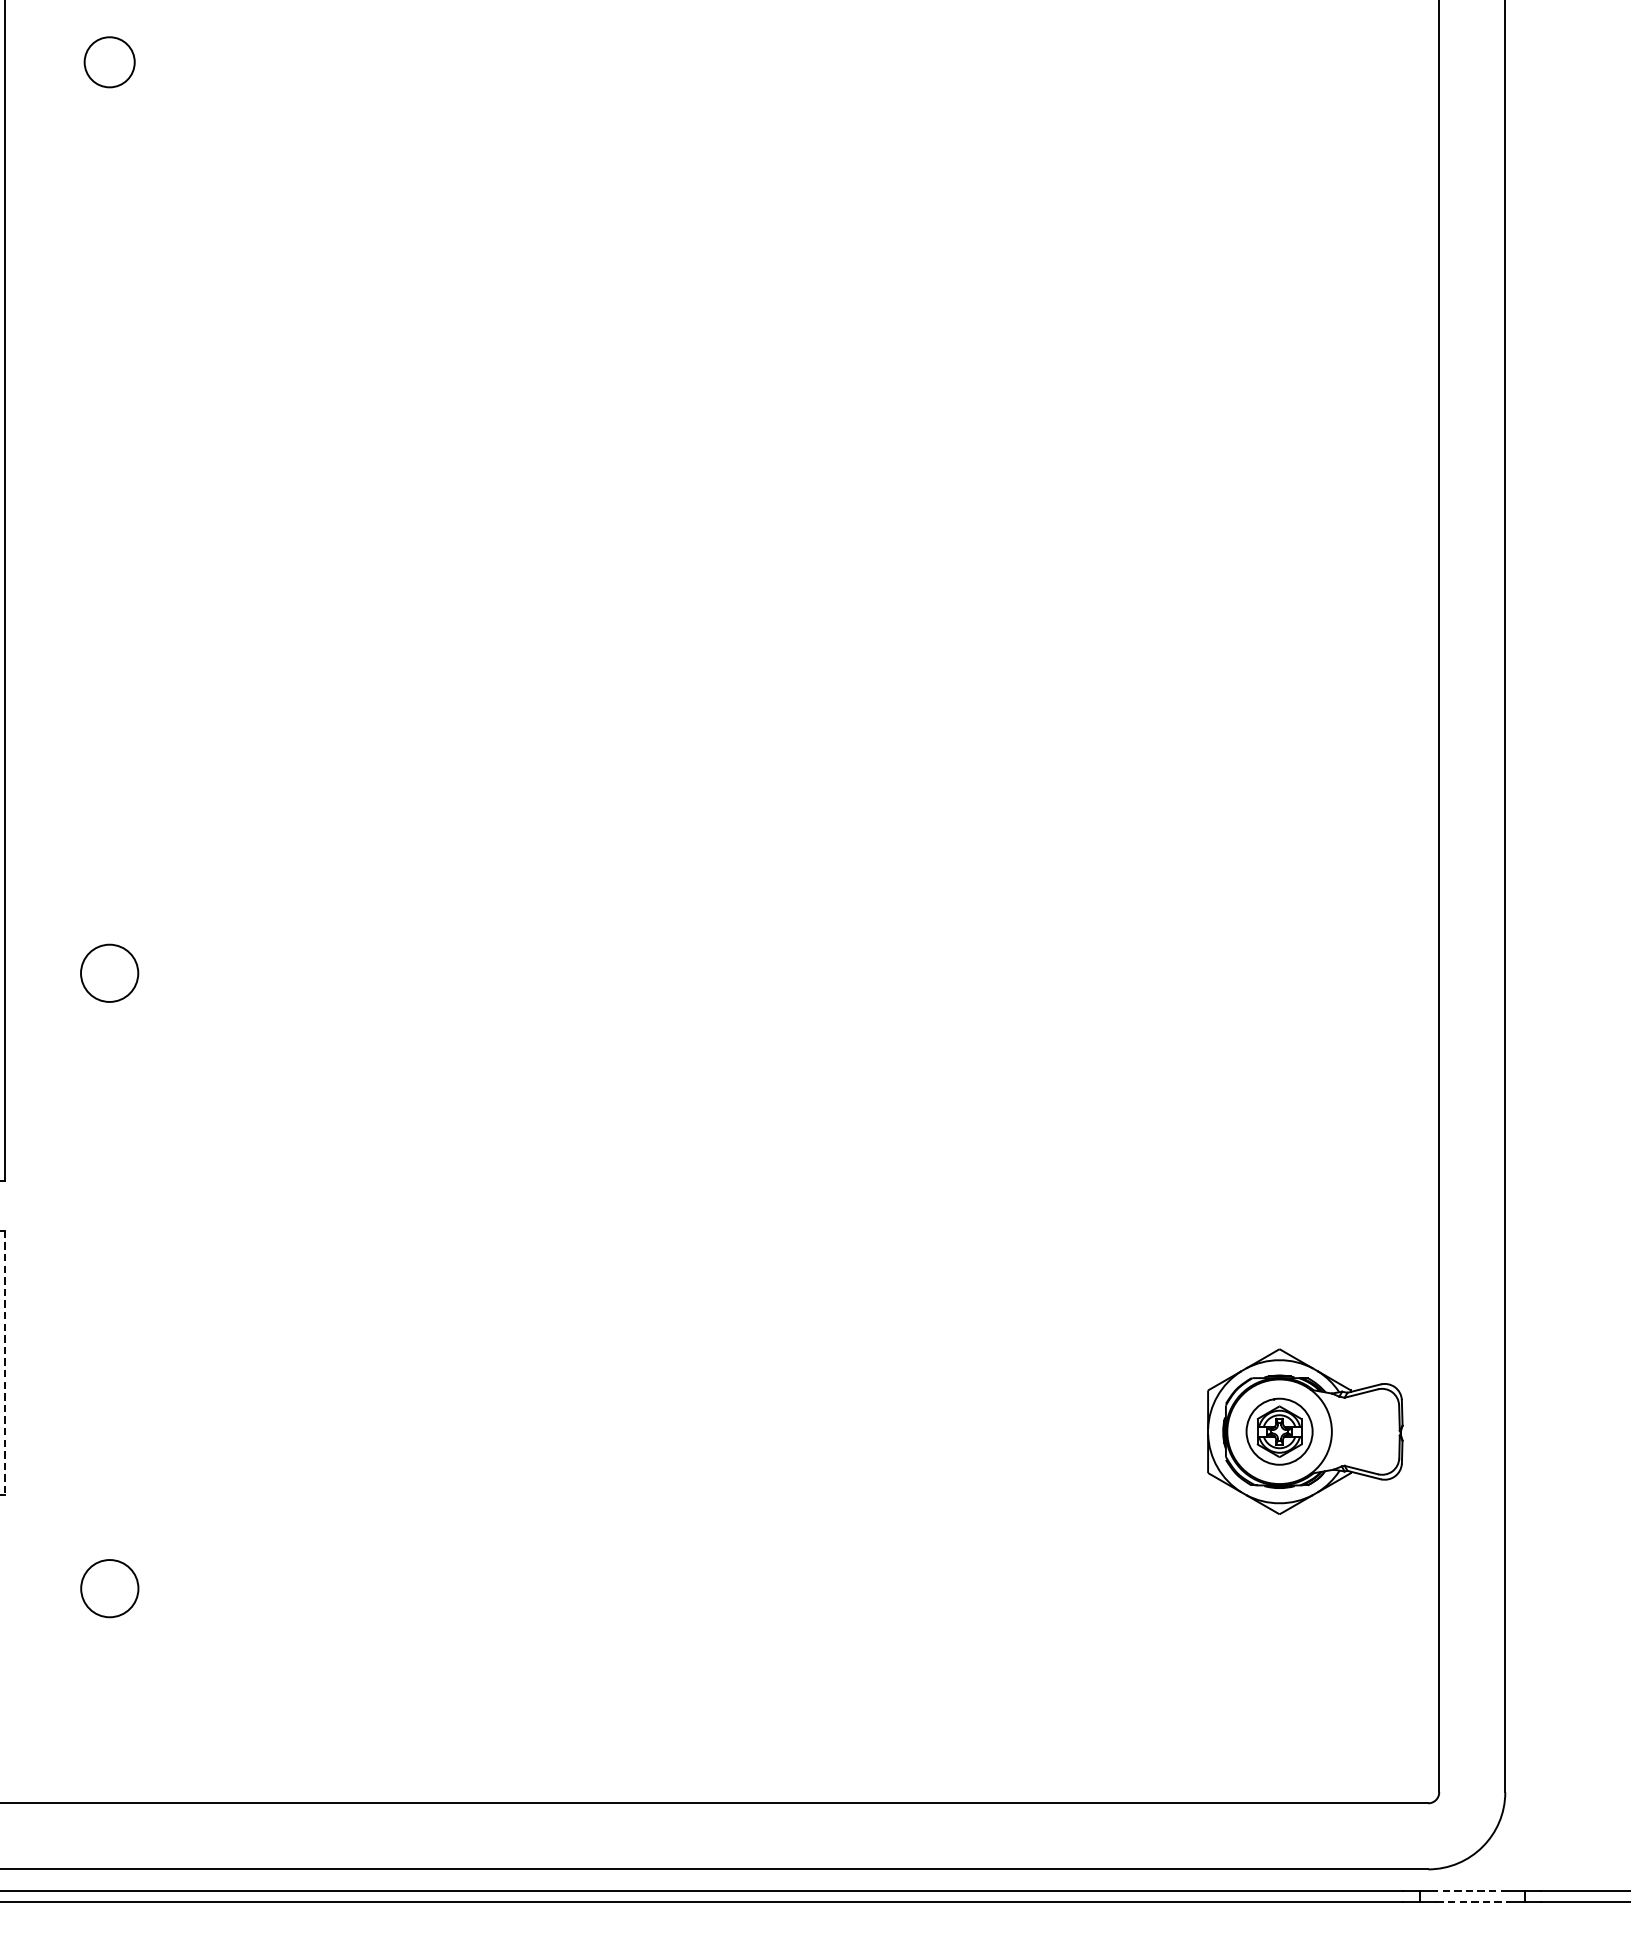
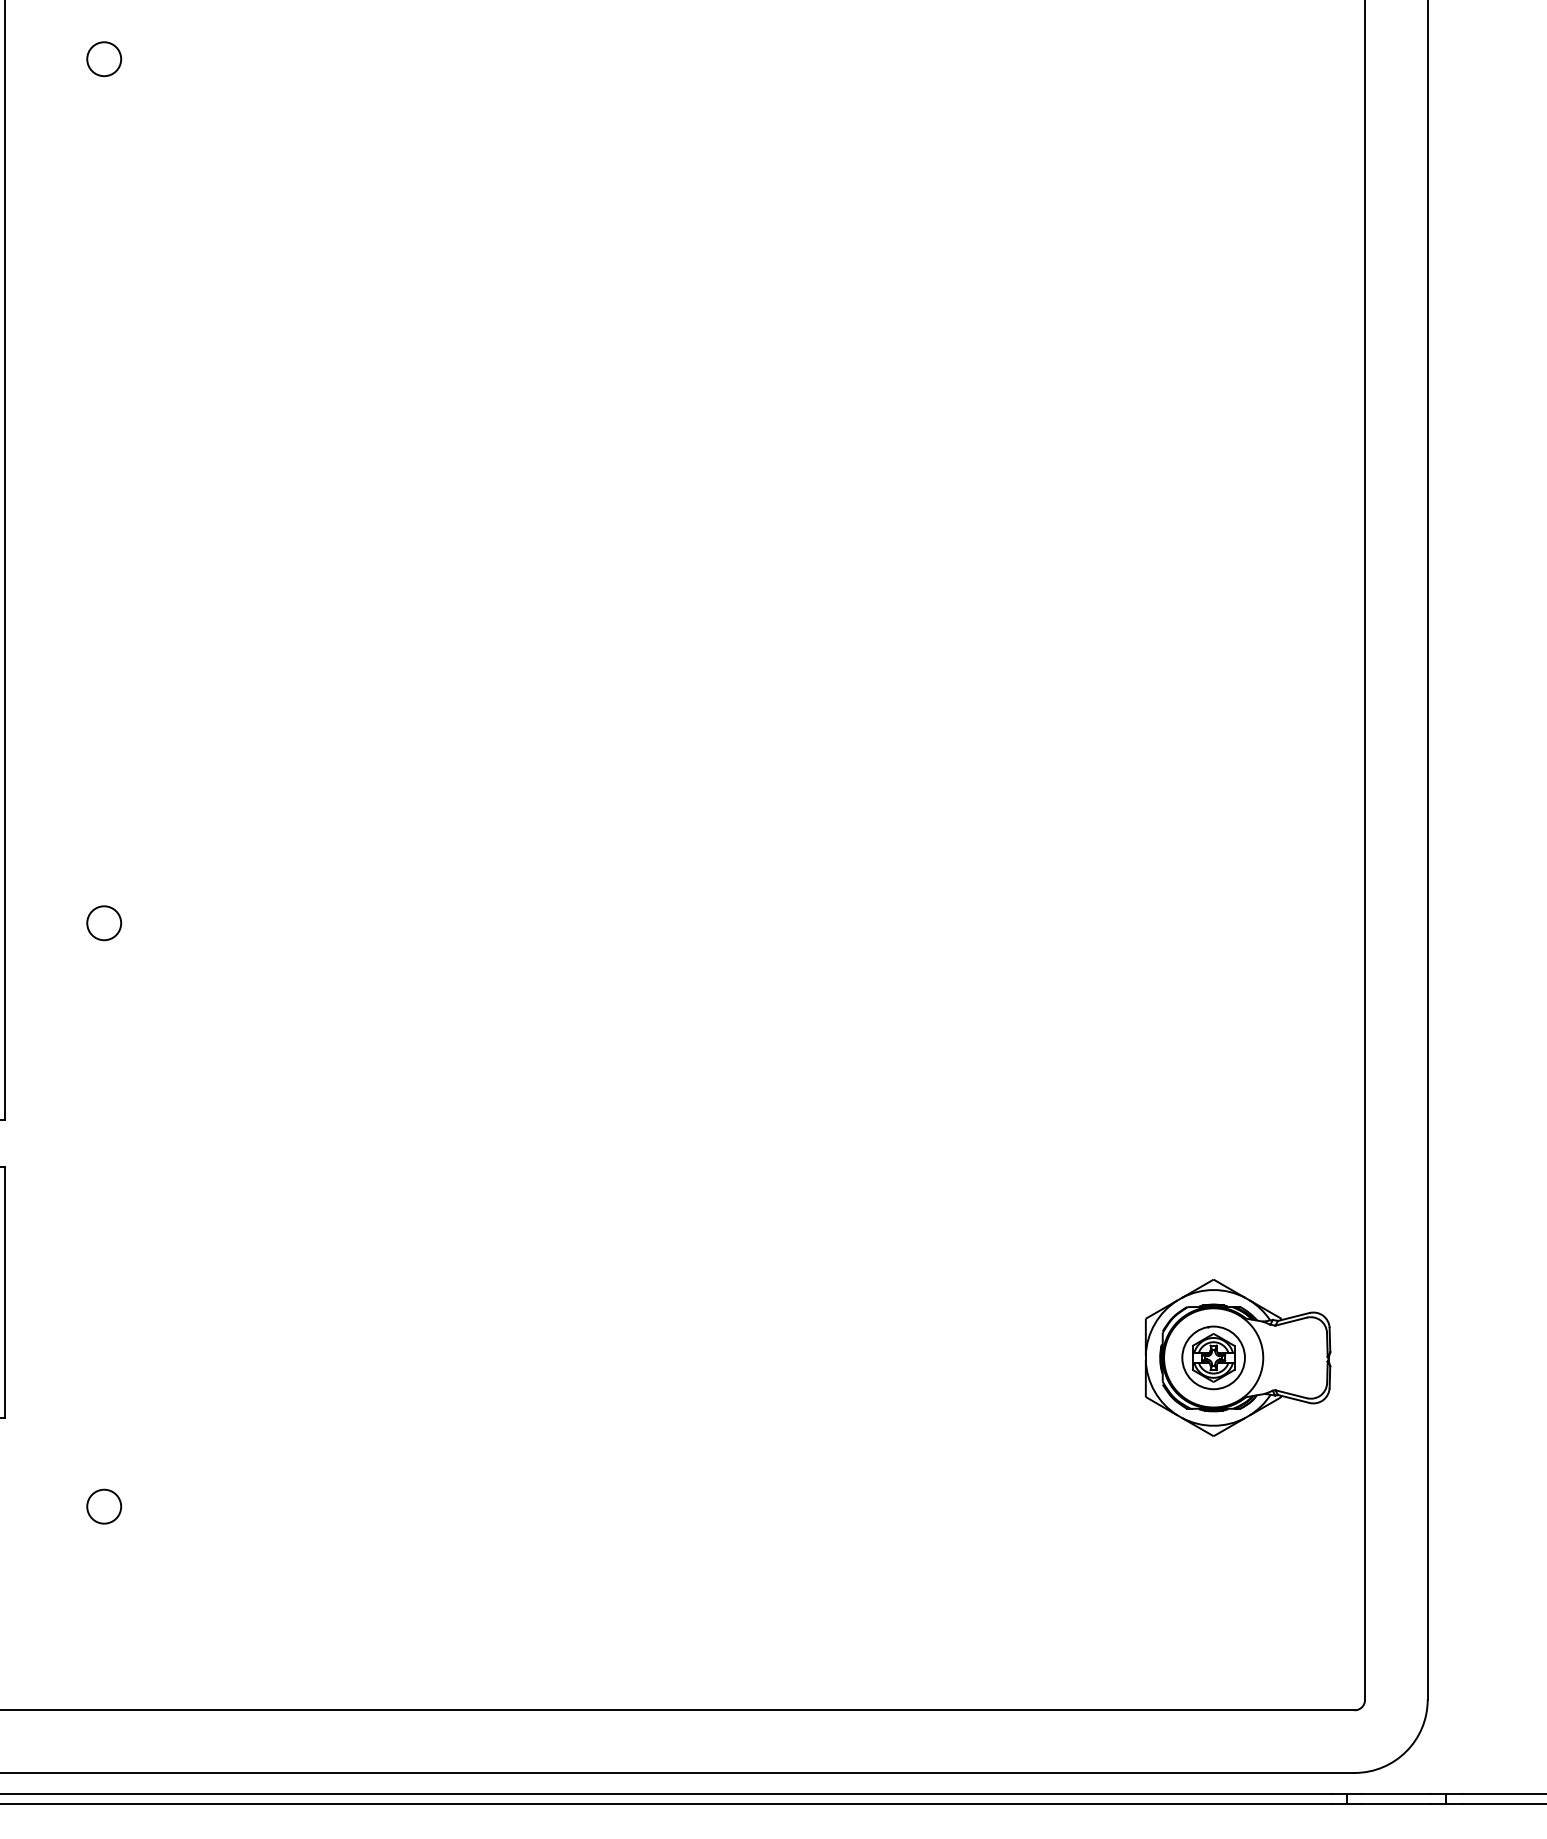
circle: (110, 62) -> (104, 59), size x0.71
circle: (110, 973) -> (104, 923), size x0.62
line: (5, 1363) -> (5, 1293), dashed -> solid
circle: (110, 1588) -> (104, 1506), size x0.62
line: (1472, 1891) -> (1396, 1793), dashed -> solid
line: (1472, 1902) -> (1396, 1804), dashed -> solid

